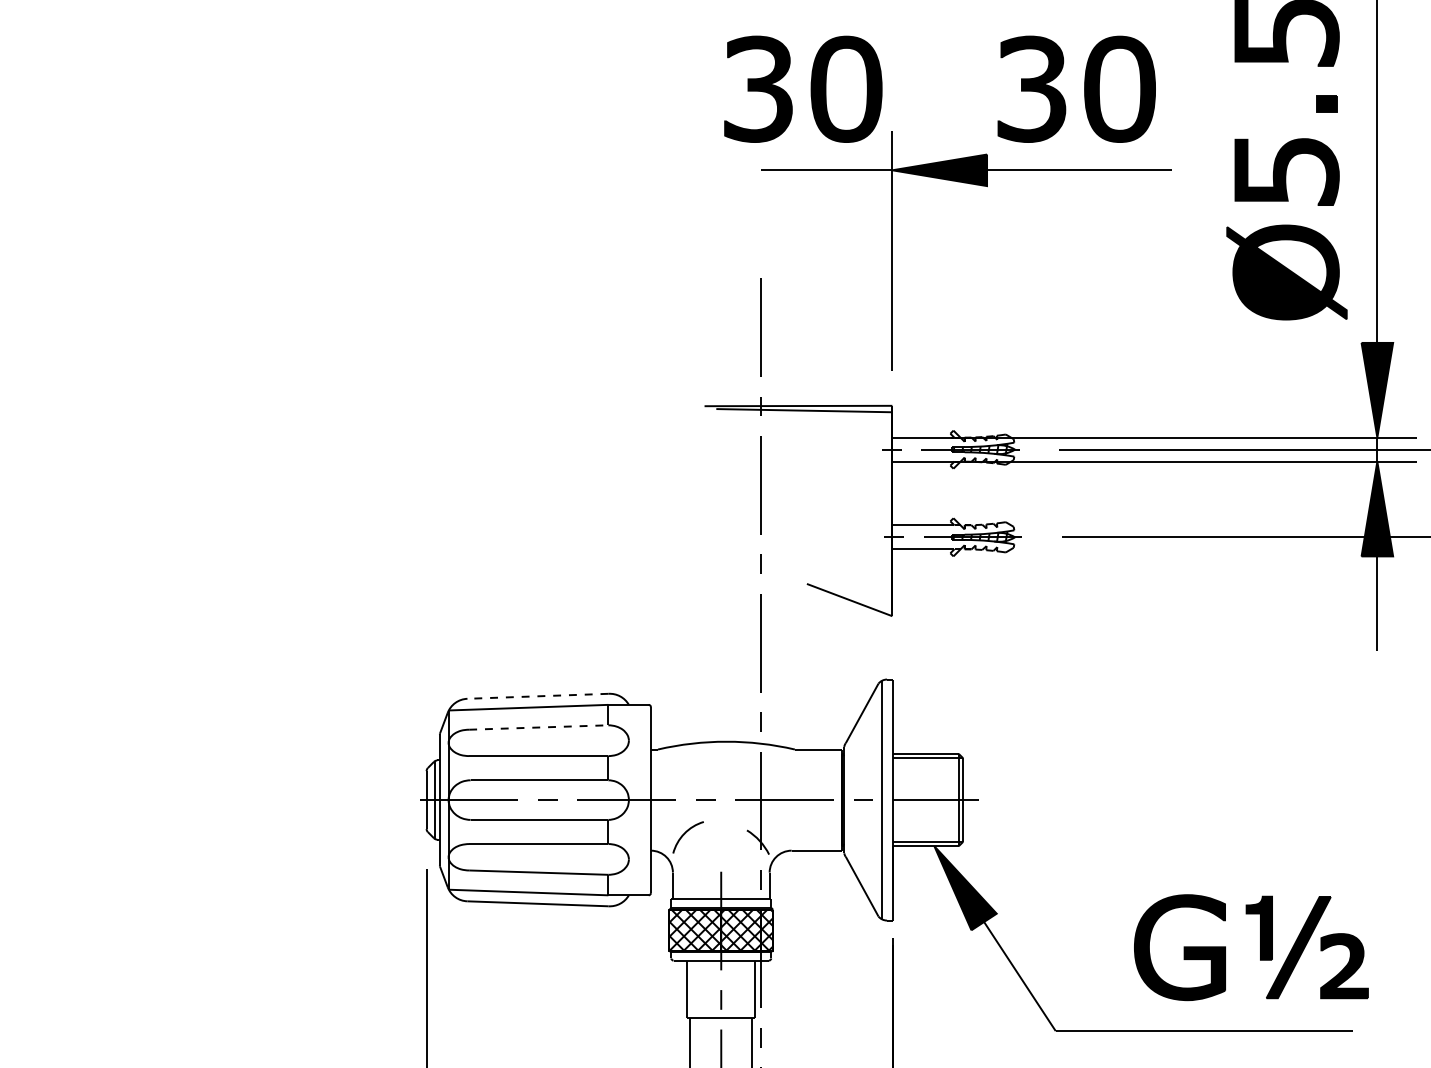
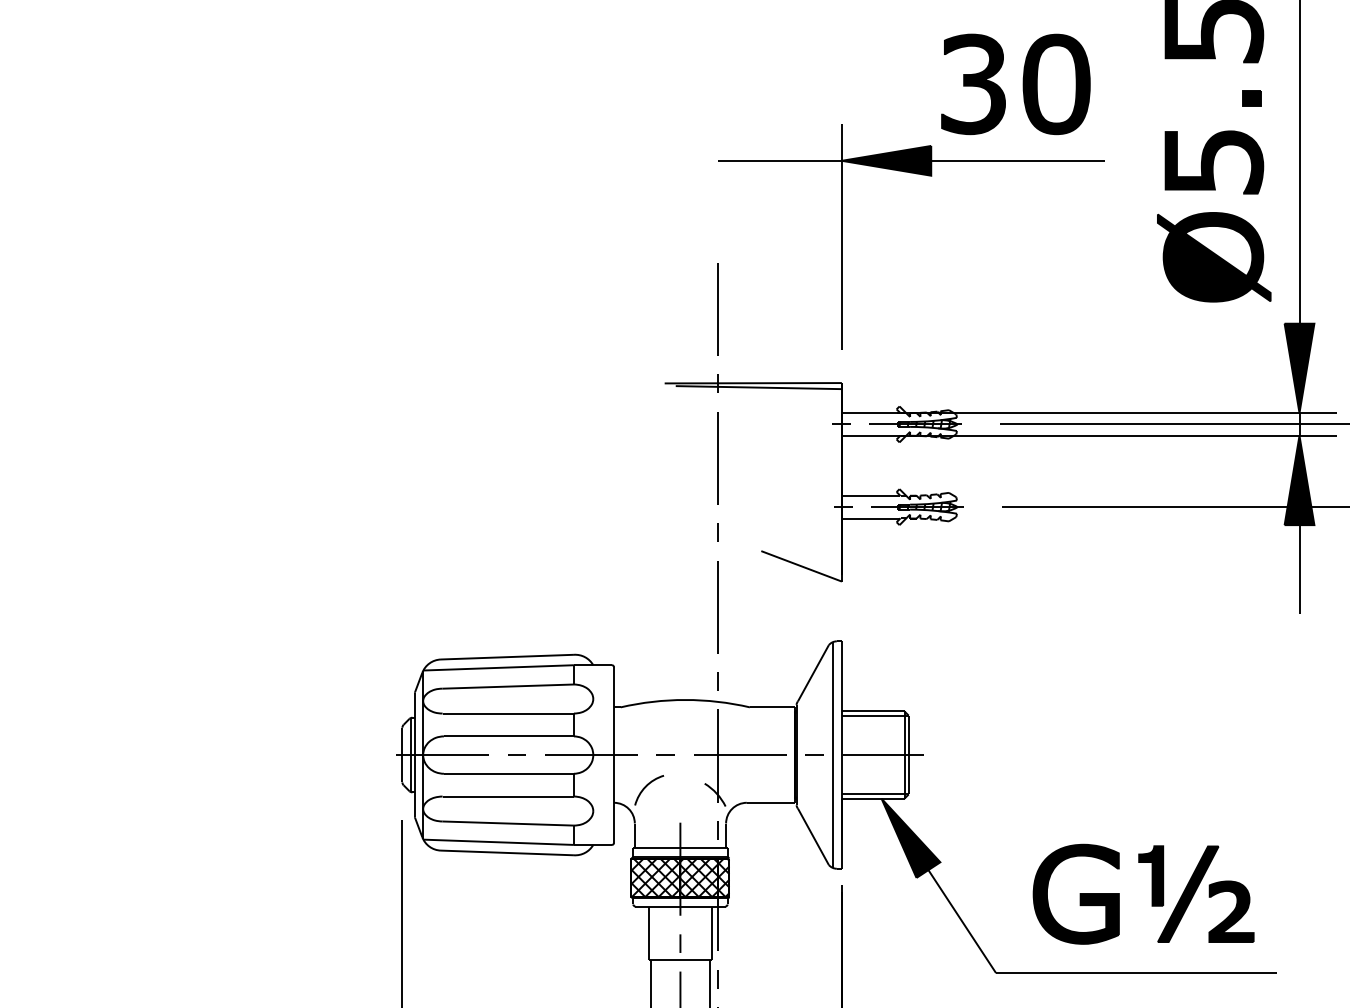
part: (810, 89) -> (764, 84), removed
line: (537, 696) -> (507, 657), dashed -> solid
line: (539, 727) -> (508, 686), dashed -> solid
part: (1259, 946) -> (1151, 893), moved

